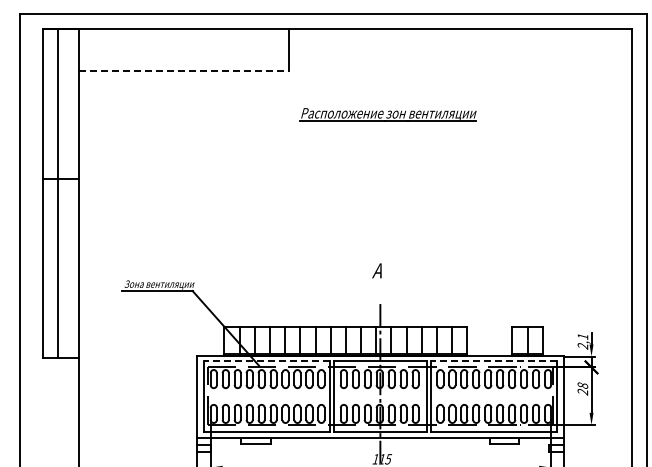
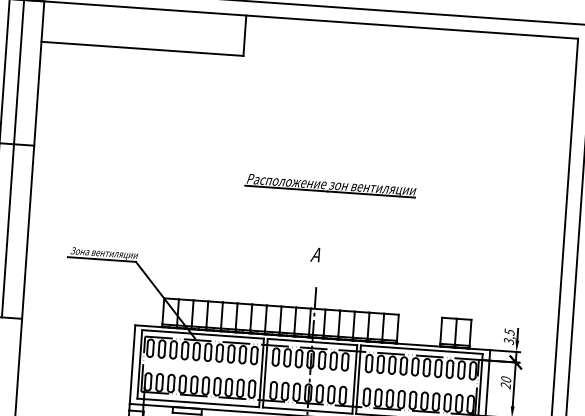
line: (183, 70) -> (142, 48), dashed -> solid
part: (387, 114) -> (330, 185), moved
text: (582, 341) -> (508, 336), 2,1 -> 3,5
line: (266, 360) -> (202, 333), dashed -> solid
line: (493, 360) -> (421, 349), dashed -> solid
text: (582, 385) -> (505, 379), 28 -> 20

